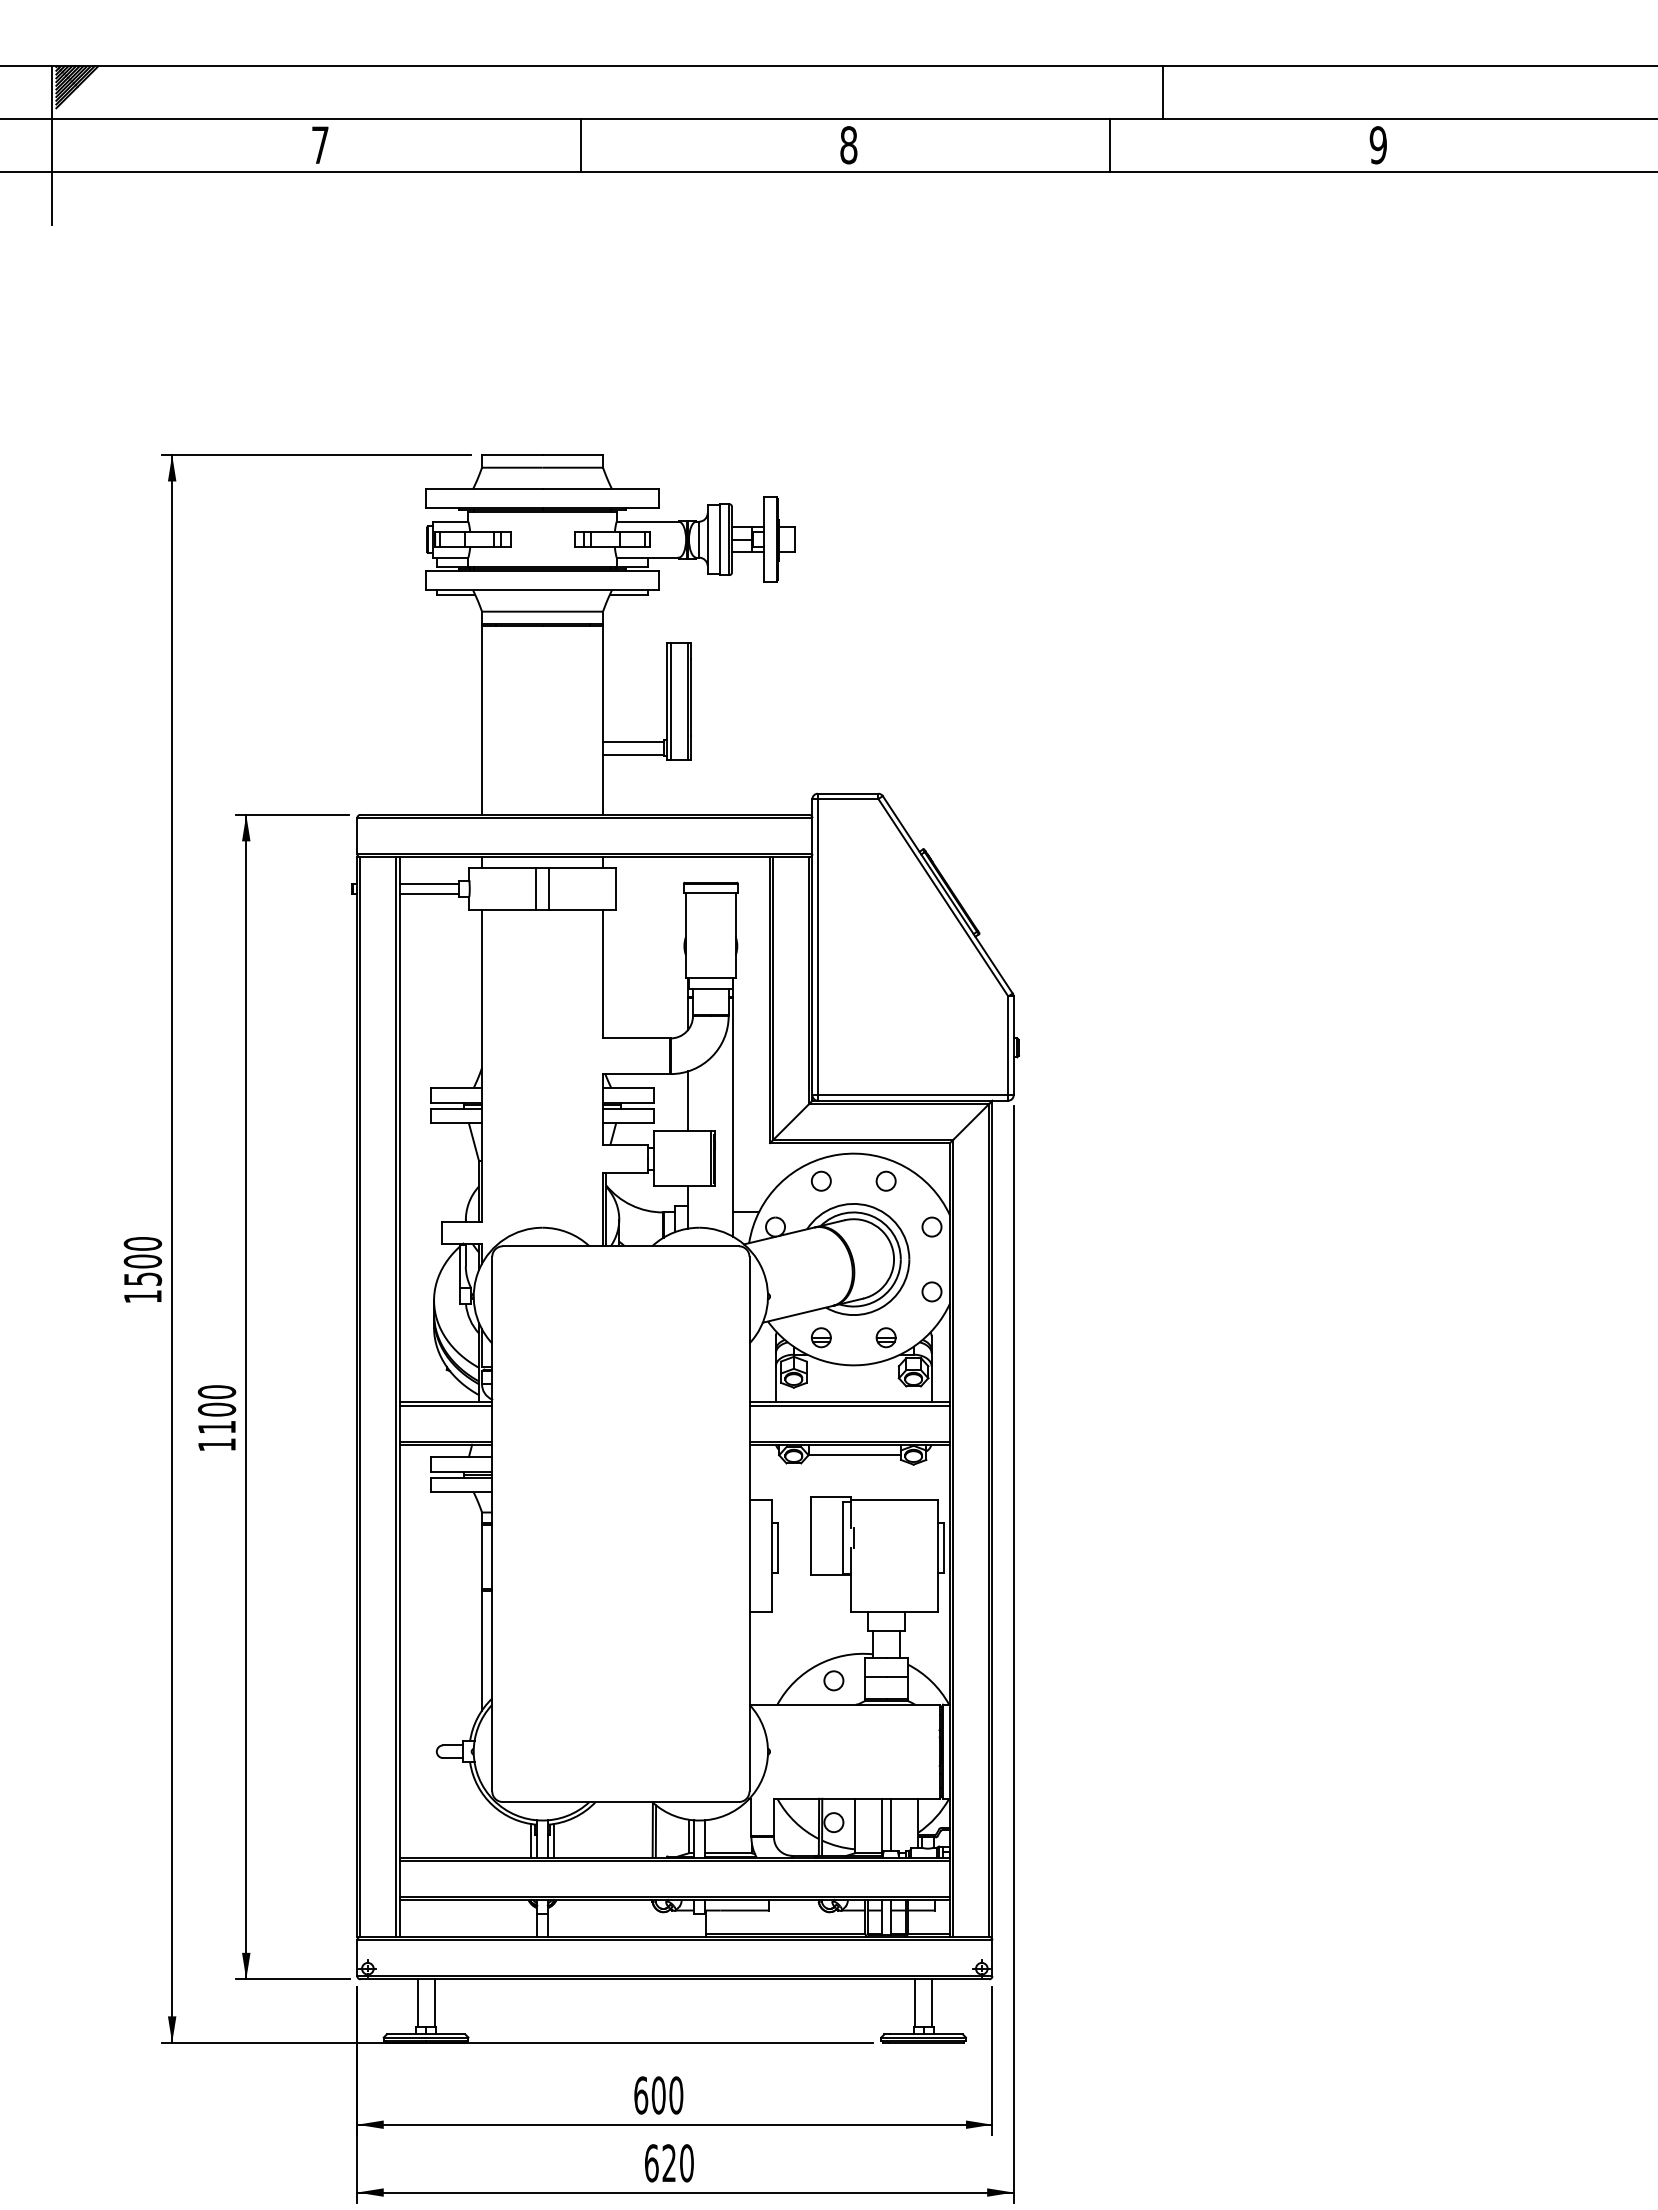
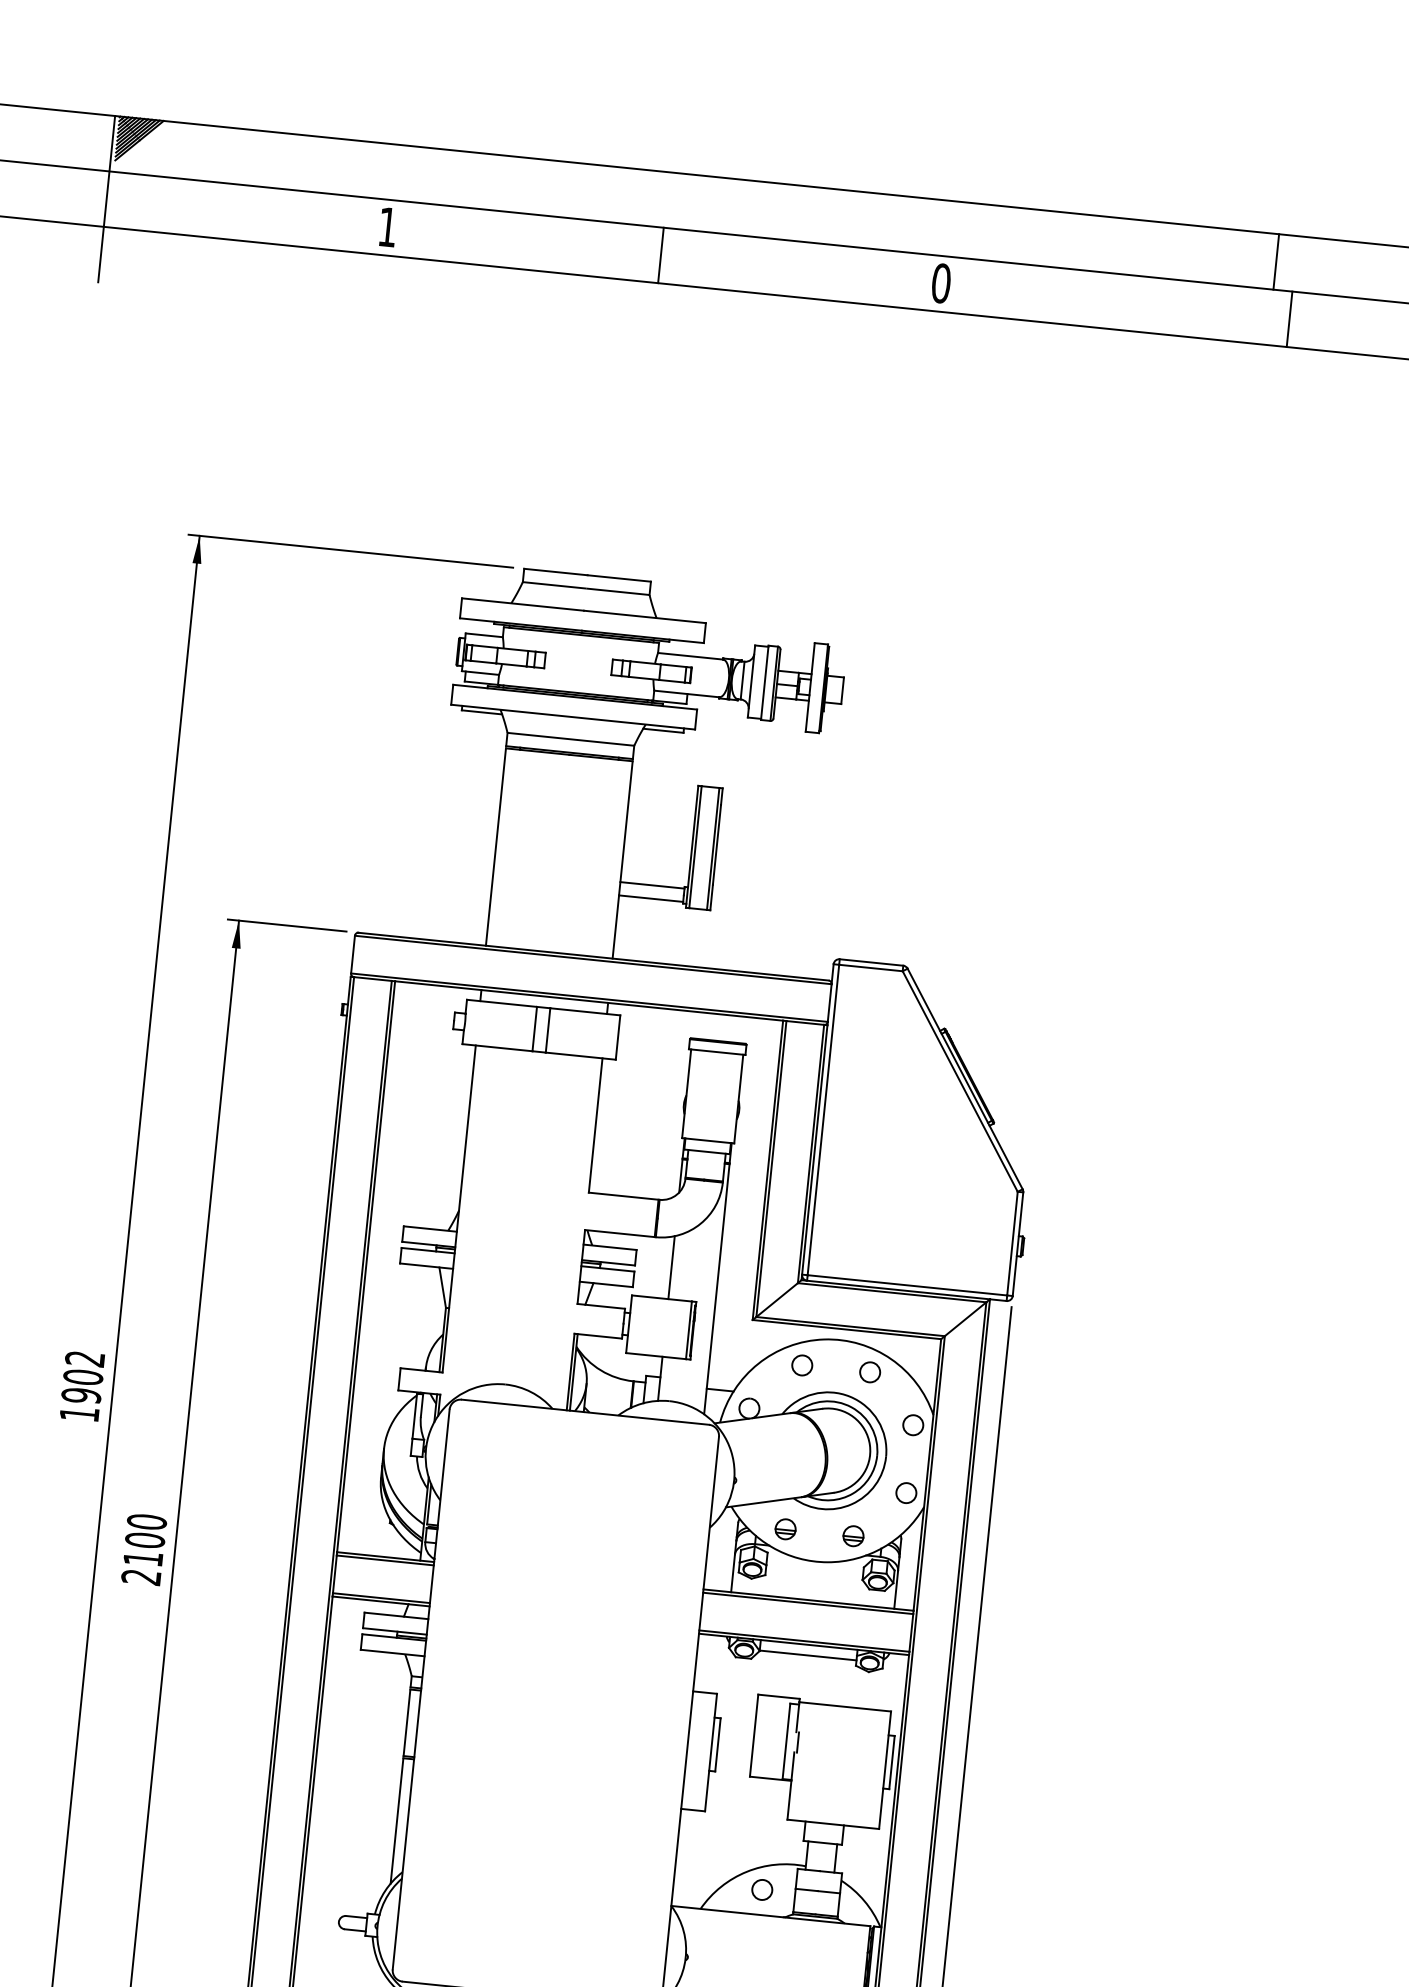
text: (320, 144) -> (388, 226), 7 -> 1
text: (848, 145) -> (940, 283), 8 -> 0
line: (1110, 145) -> (1289, 319), moved
line: (429, 883) -> (423, 1011), removed
line: (429, 894) -> (422, 1023), removed
text: (142, 1261) -> (82, 1377), 1500 -> 1902
text: (216, 1444) -> (140, 1576), 1100 -> 2100

